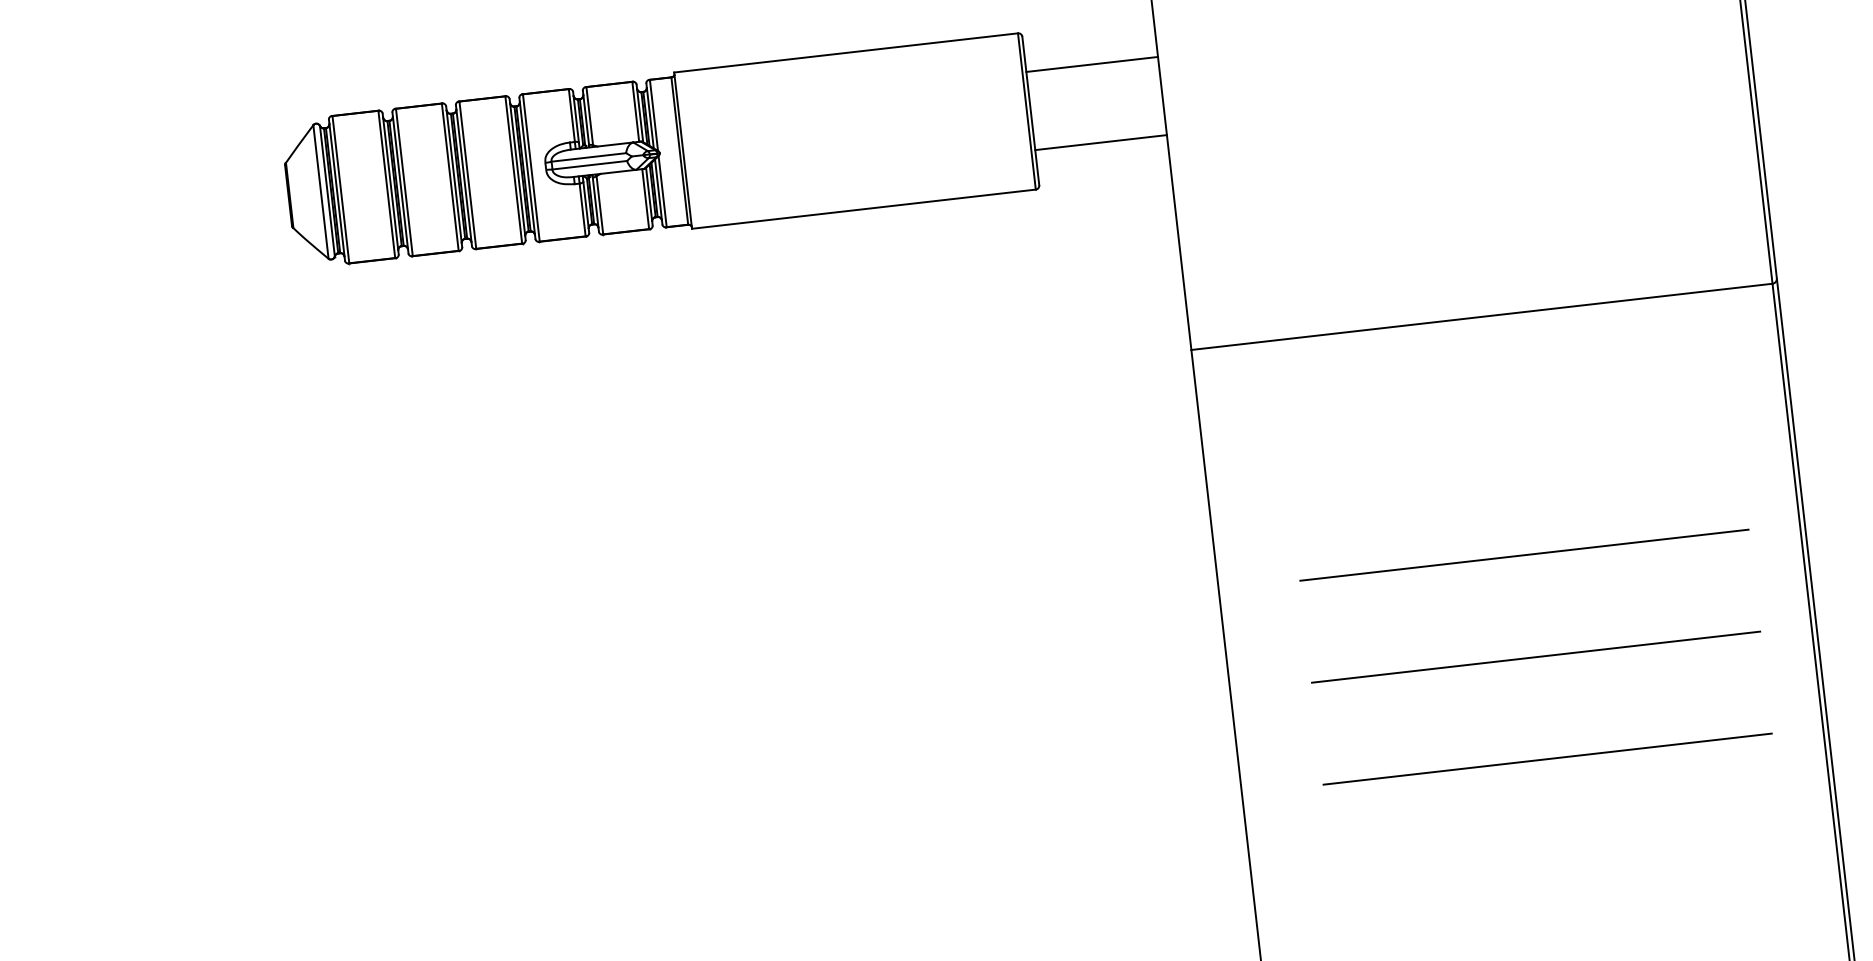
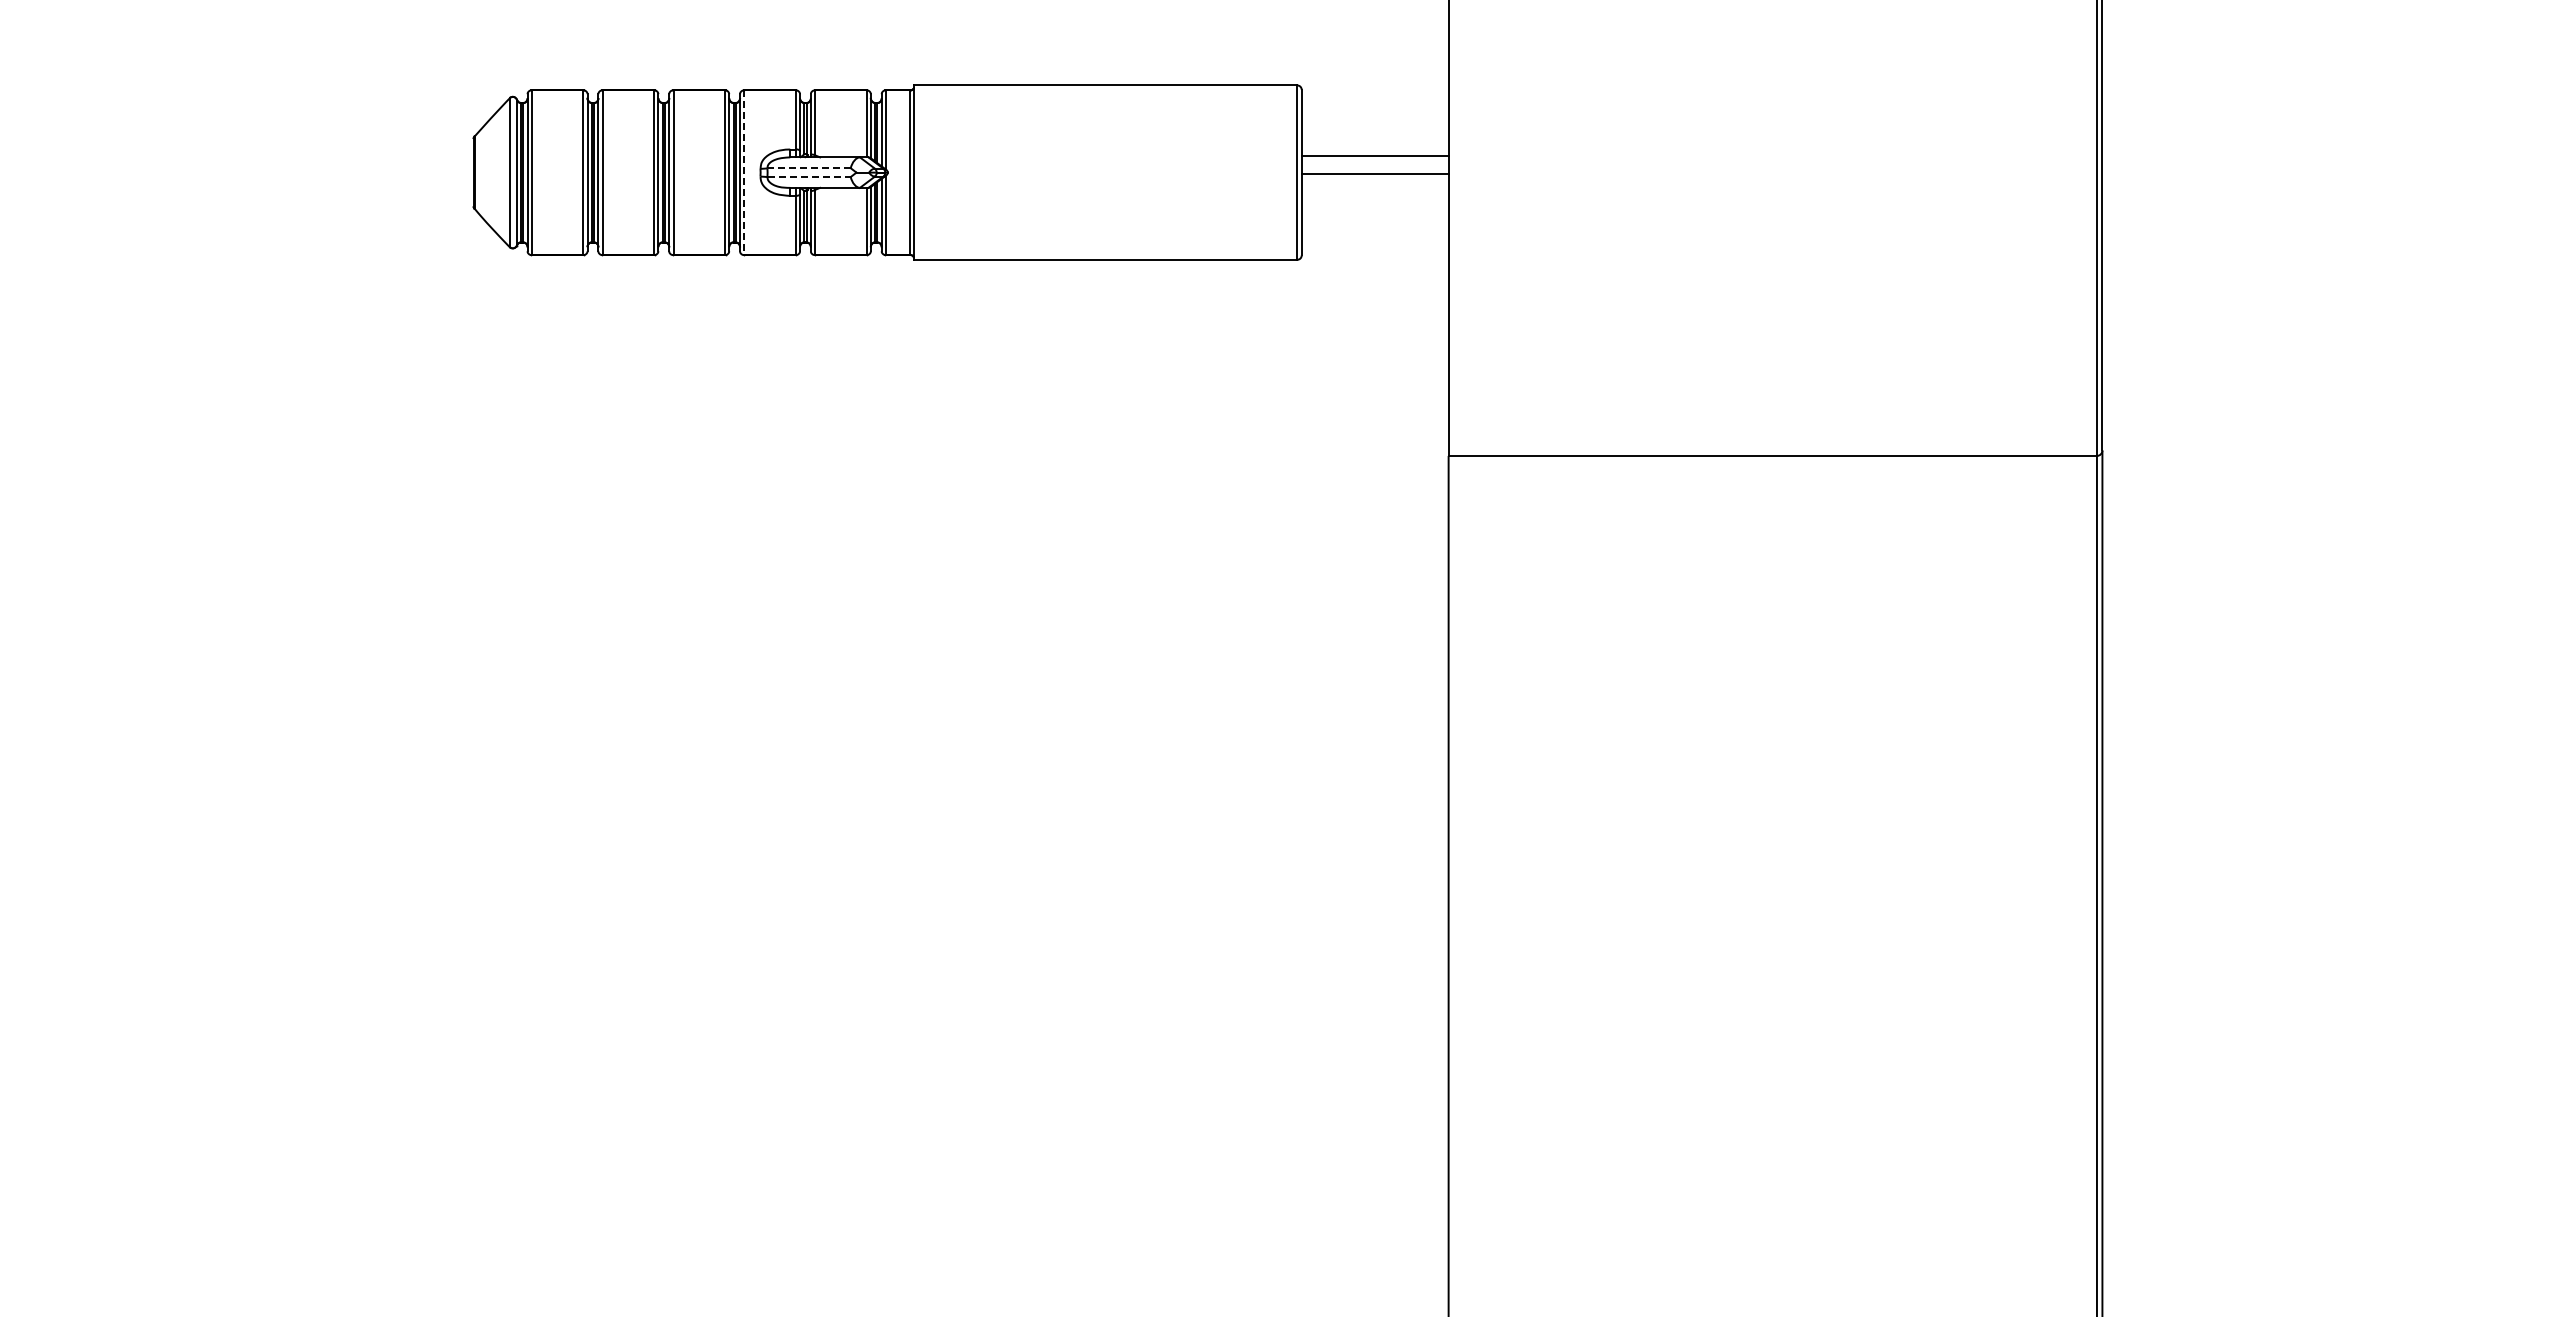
line: (1091, 64) -> (1374, 174), moved
line: (1100, 142) -> (1374, 156), moved
line: (589, 157) -> (809, 168), solid -> dashed
line: (590, 164) -> (809, 176), solid -> dashed
line: (531, 168) -> (744, 173), solid -> dashed
line: (1524, 554) -> (1789, 723), removed
line: (1535, 657) -> (1789, 837), removed
line: (1547, 759) -> (1789, 951), removed

